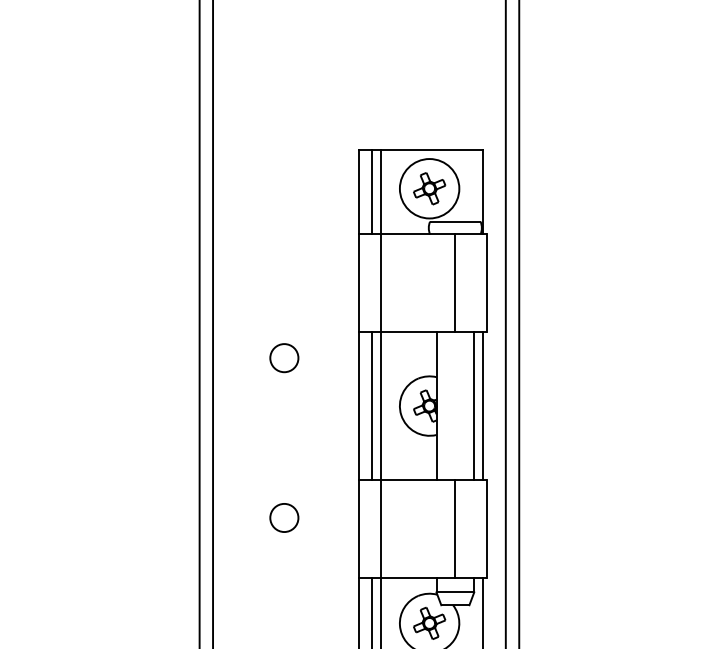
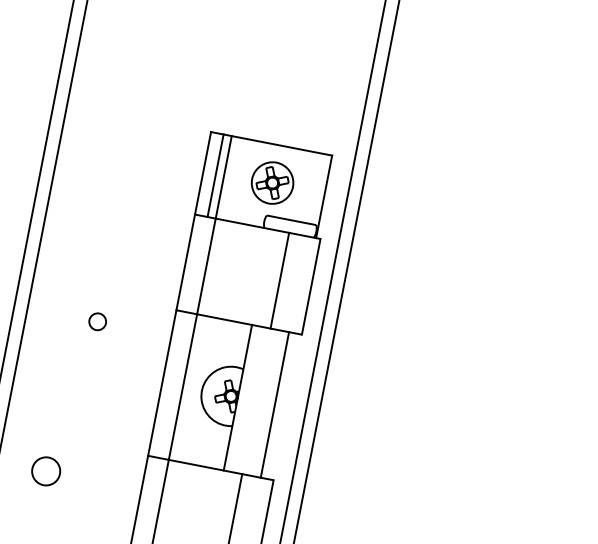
circle: (429, 188) -> (272, 182), size x0.7
circle: (284, 358) -> (97, 322), size x0.6
line: (372, 405) -> (175, 384), removed
line: (482, 405) -> (283, 405), removed
circle: (284, 517) -> (46, 470), moved

